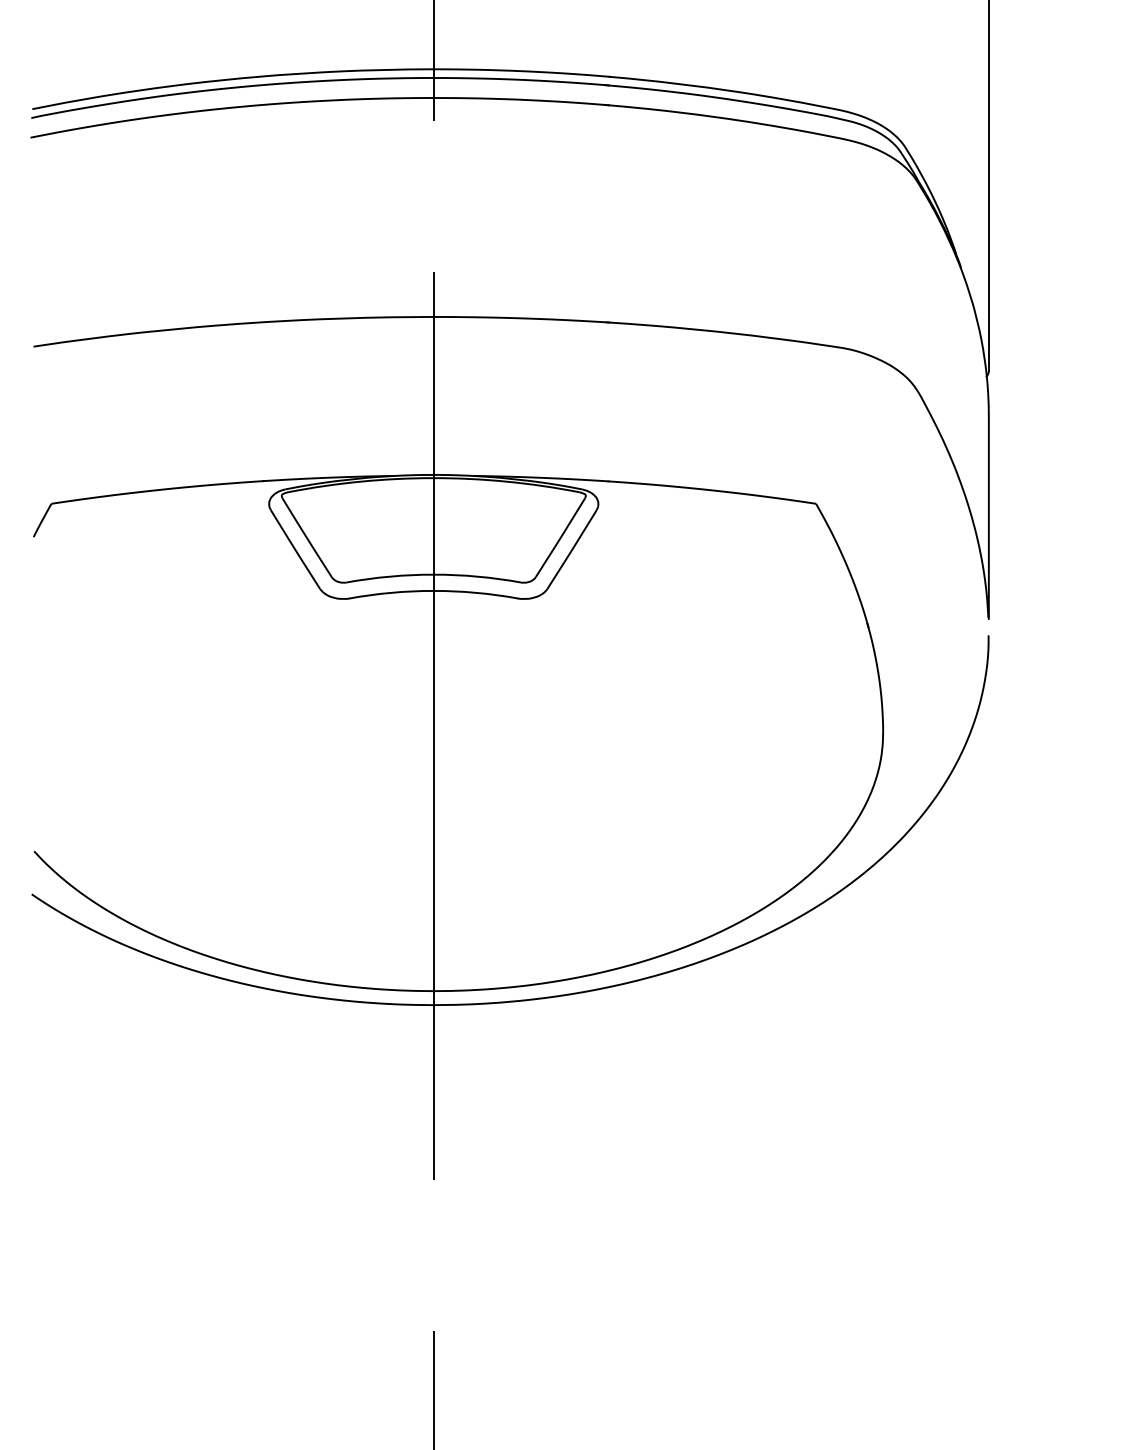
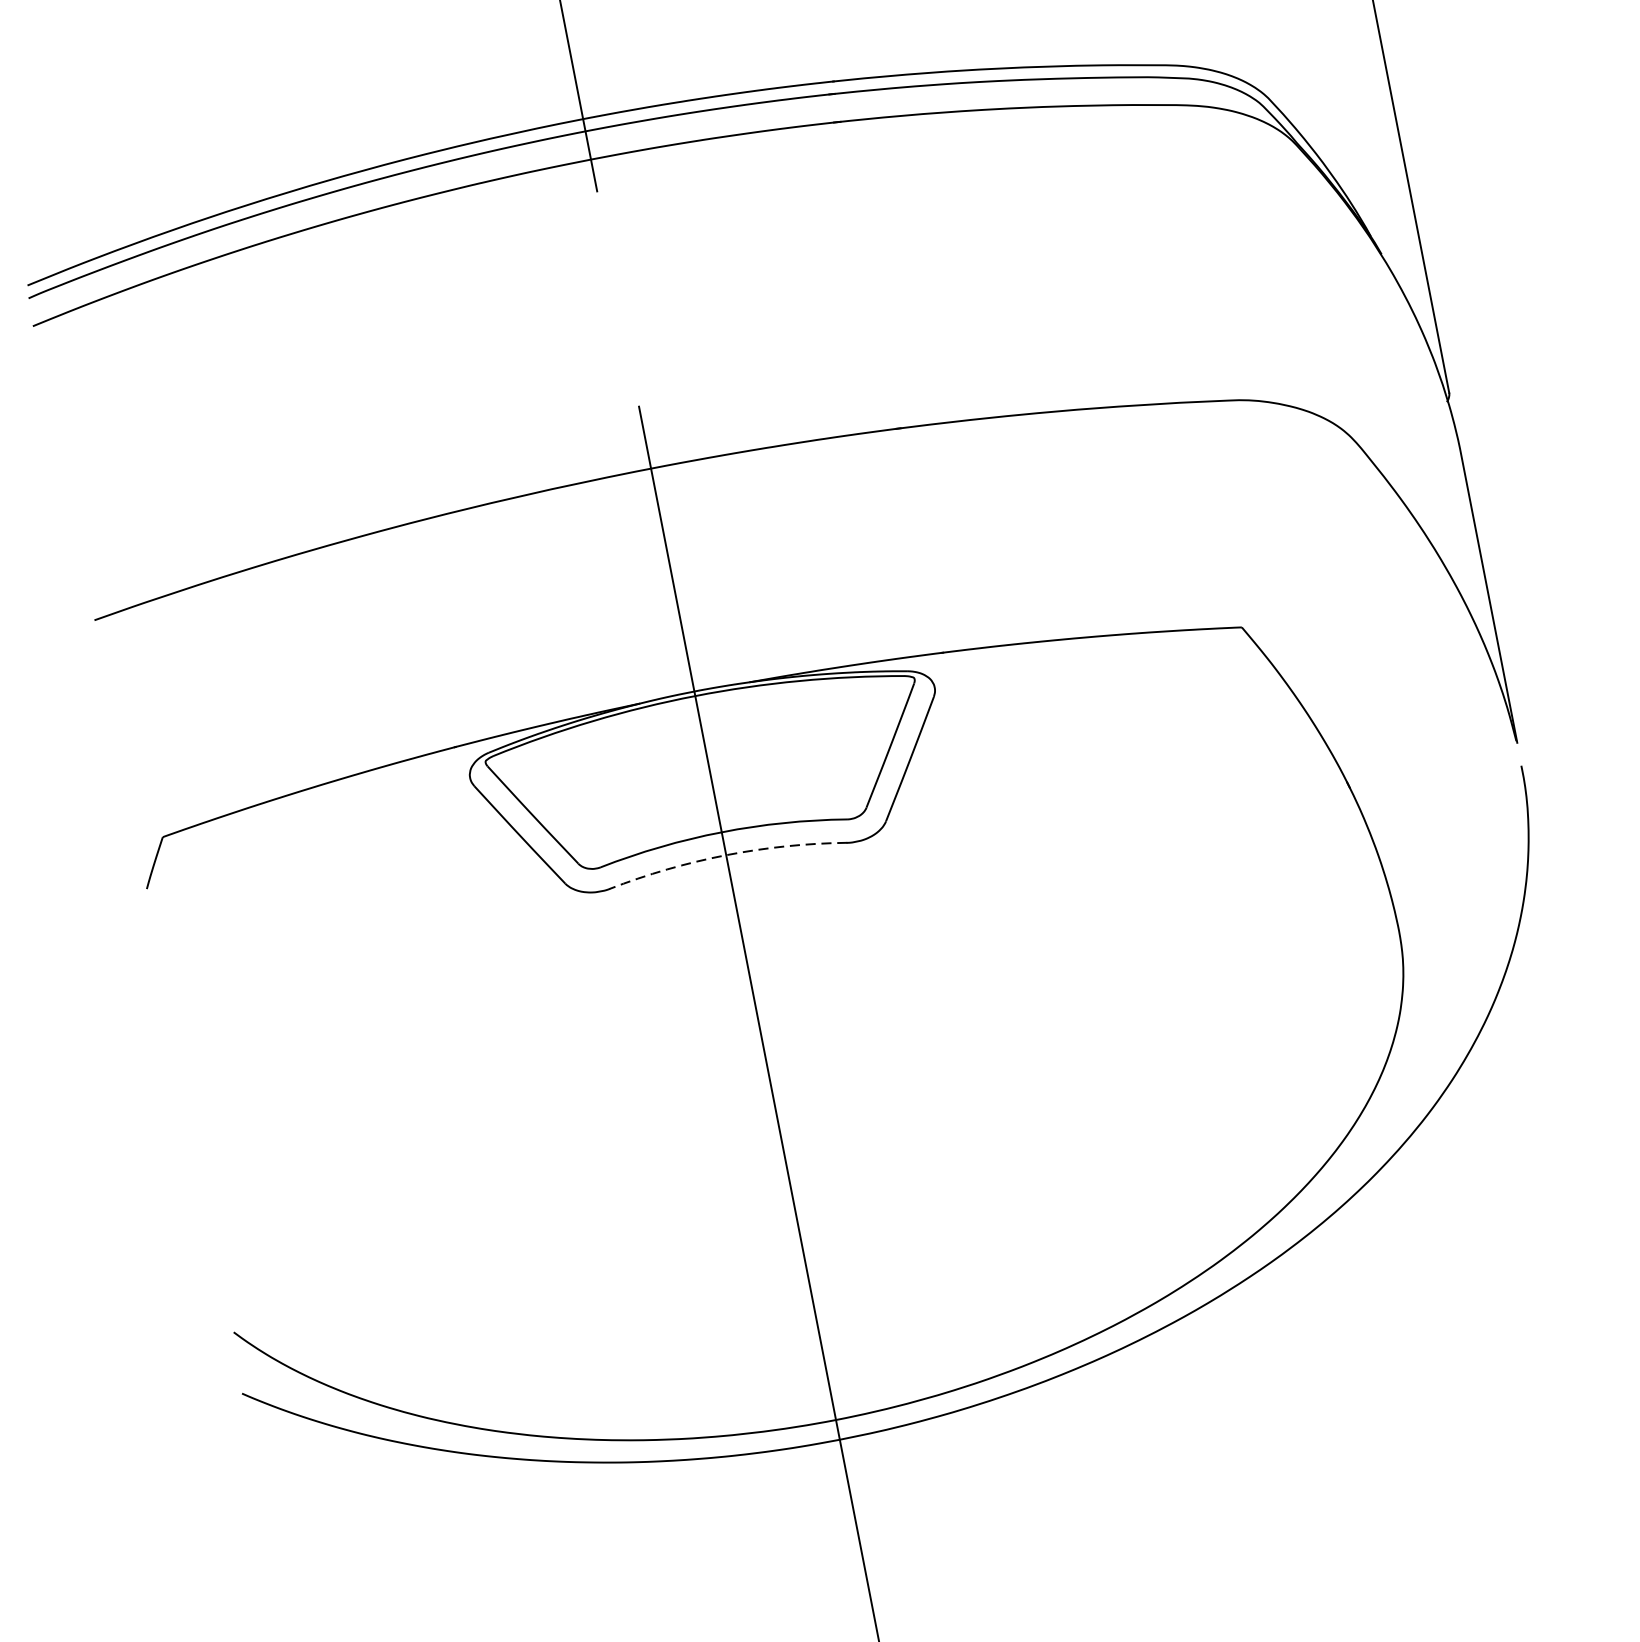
arc: (433, 590) -> (725, 854), solid -> dashed

